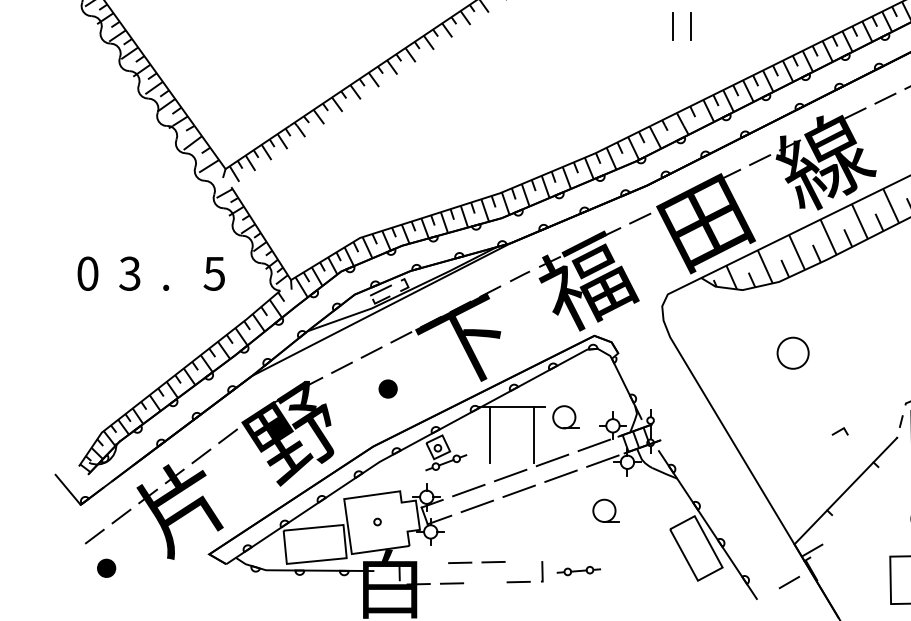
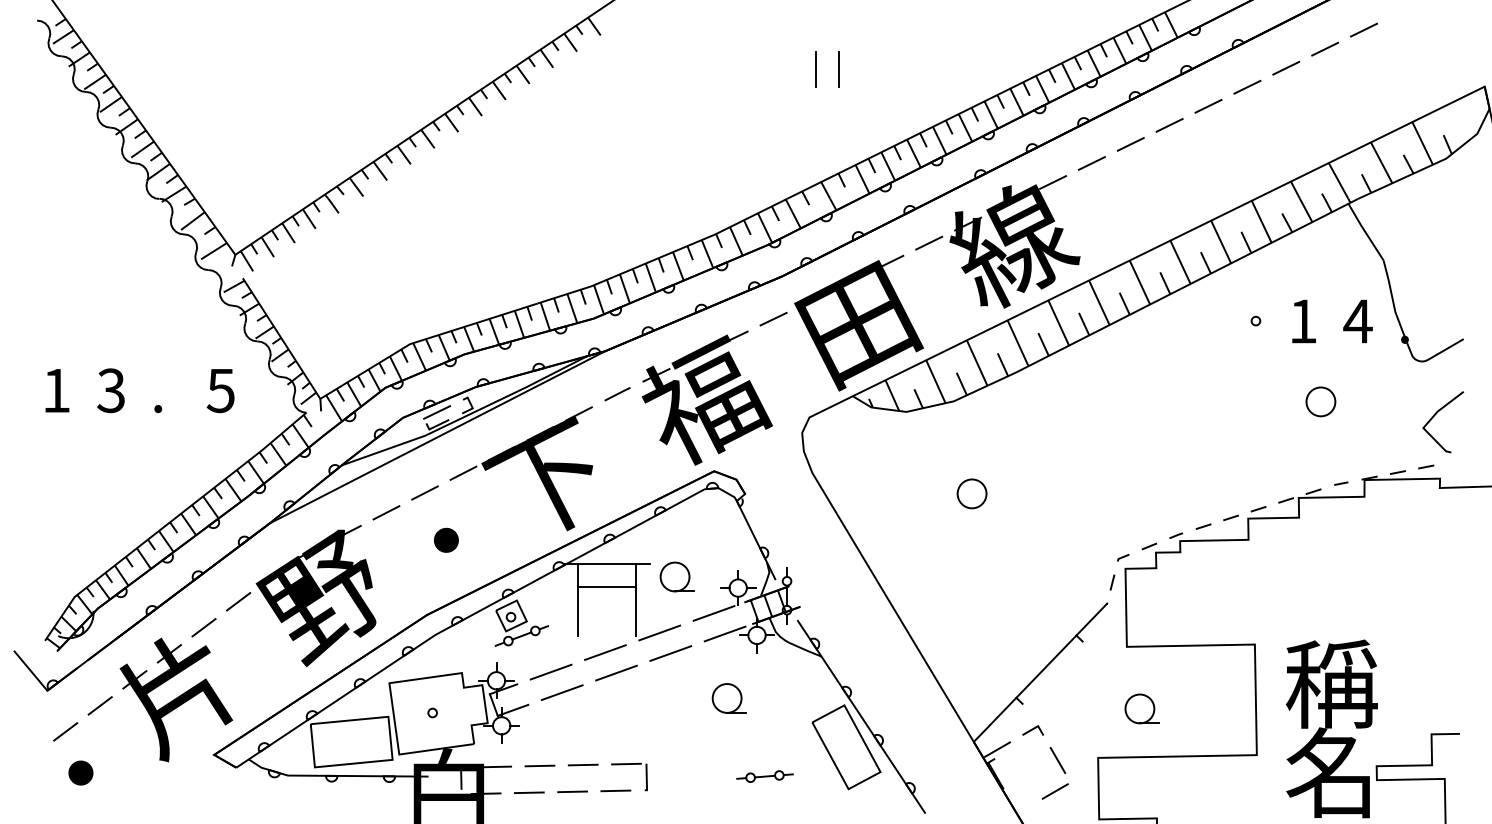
text: (87, 273) -> (56, 390), 0 -> 1
circle: (792, 352) -> (971, 493), size x0.71
line: (511, 424) -> (606, 586), added
line: (839, 431) -> (1032, 730), moved
line: (858, 558) -> (1057, 760), added
line: (526, 560) -> (626, 763), added
line: (426, 563) -> (496, 766), added
part: (578, 570) -> (764, 776), moved
line: (485, 582) -> (572, 791), added
line: (788, 582) -> (1054, 791), moved

